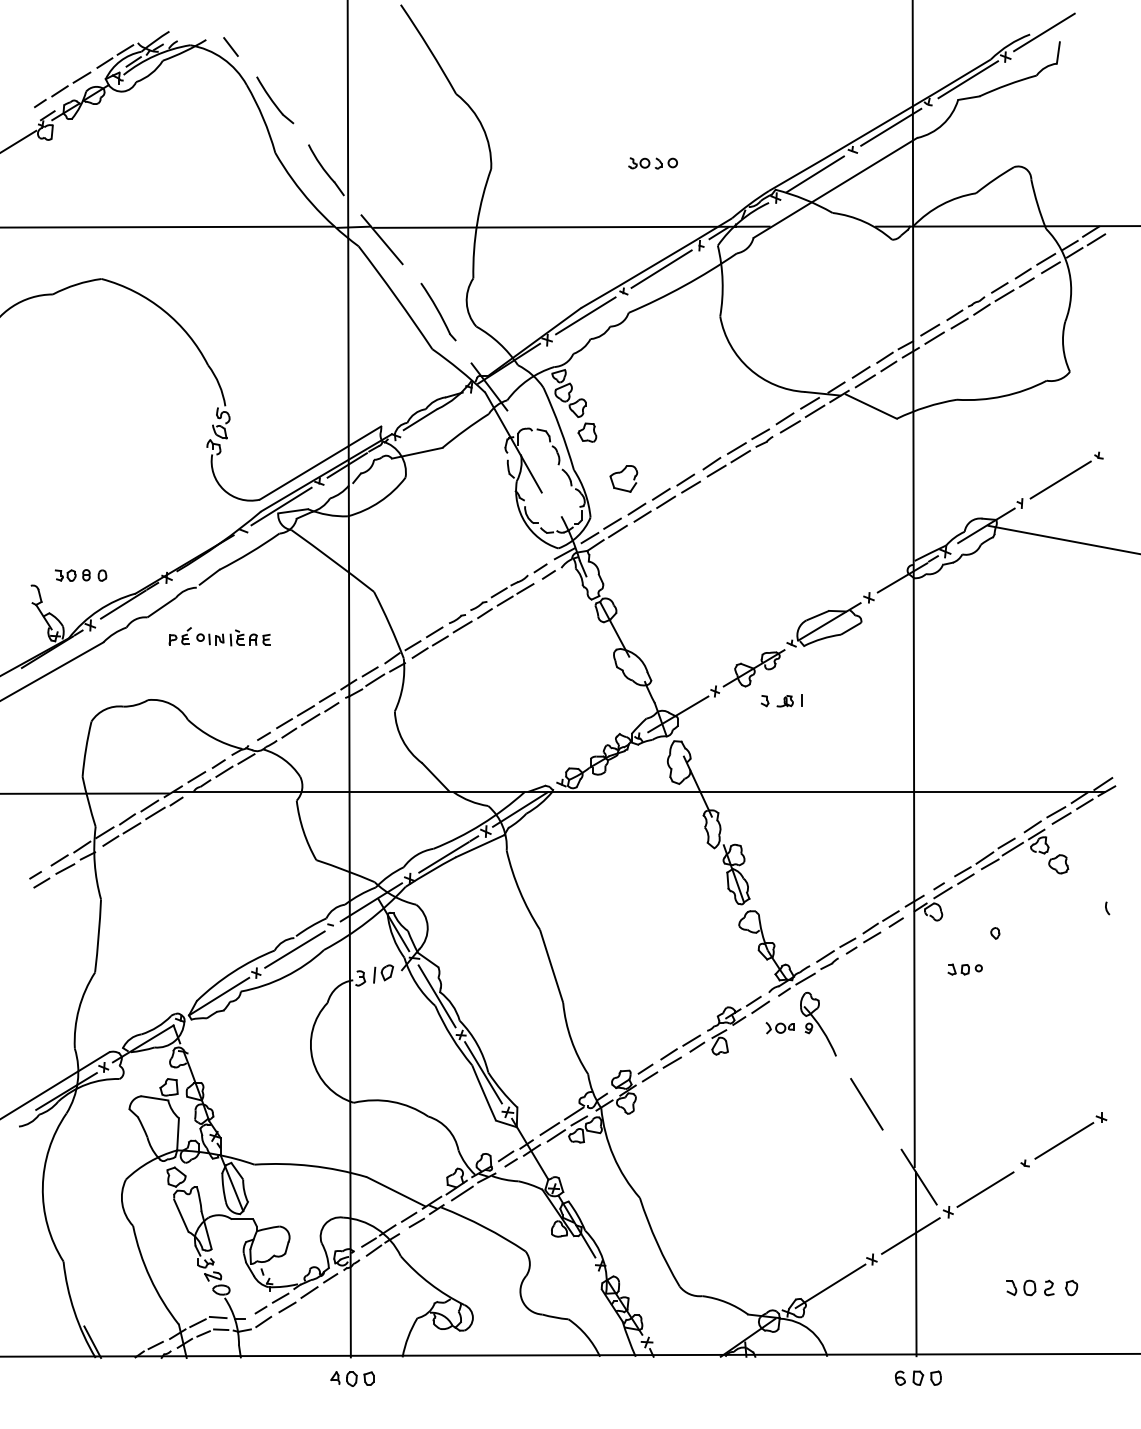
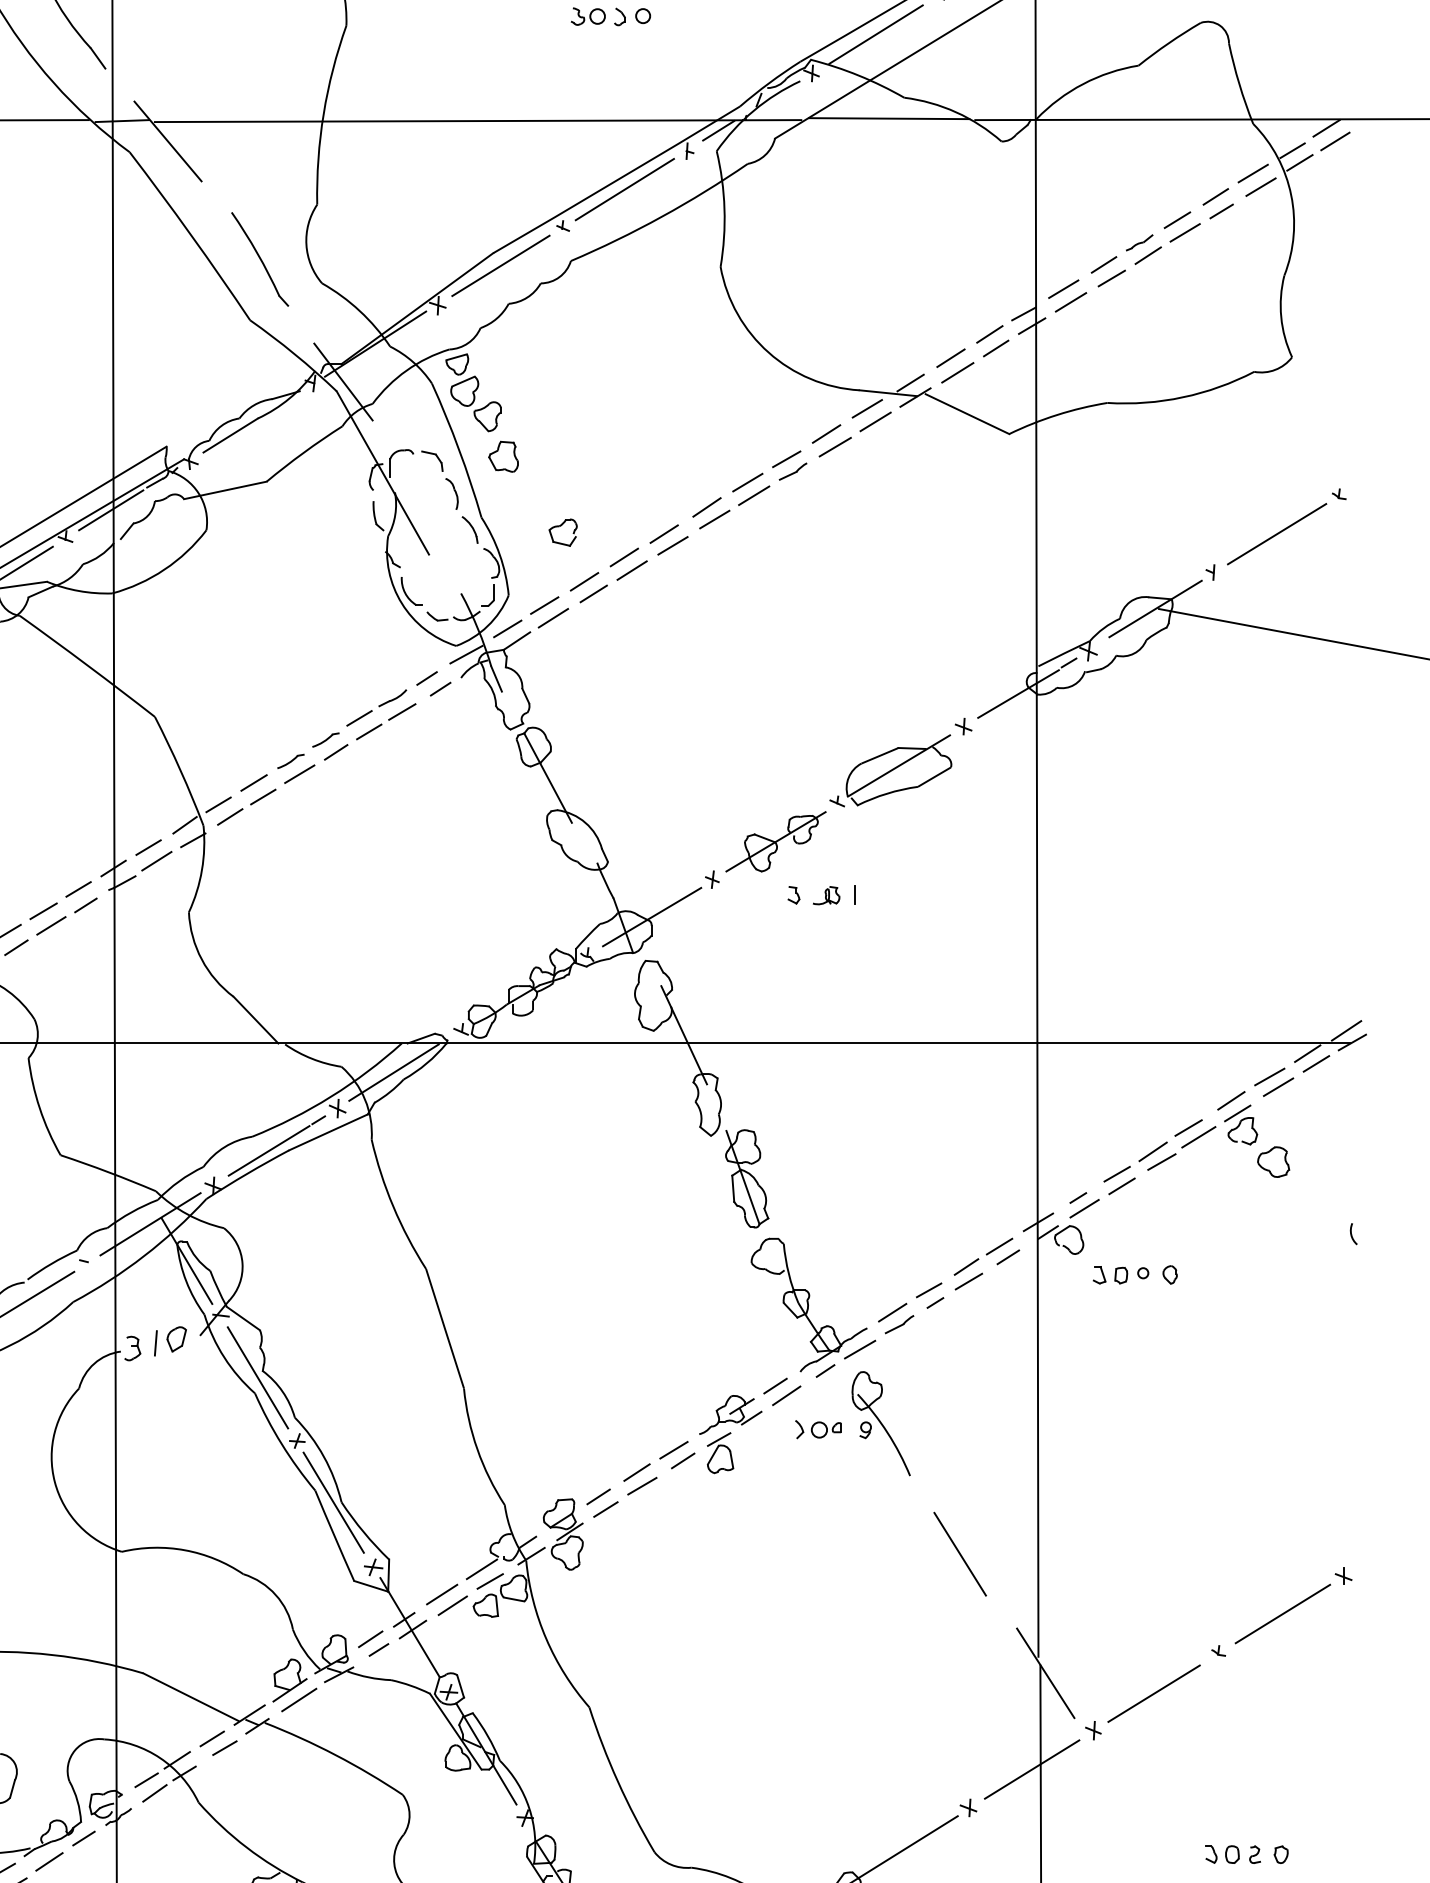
line: (823, 225) -> (889, 118), added
part: (623, 479) -> (562, 533), size x0.62
part: (964, 969) -> (1119, 1275), moved
part: (1042, 1288) -> (1247, 1855), size x0.71

